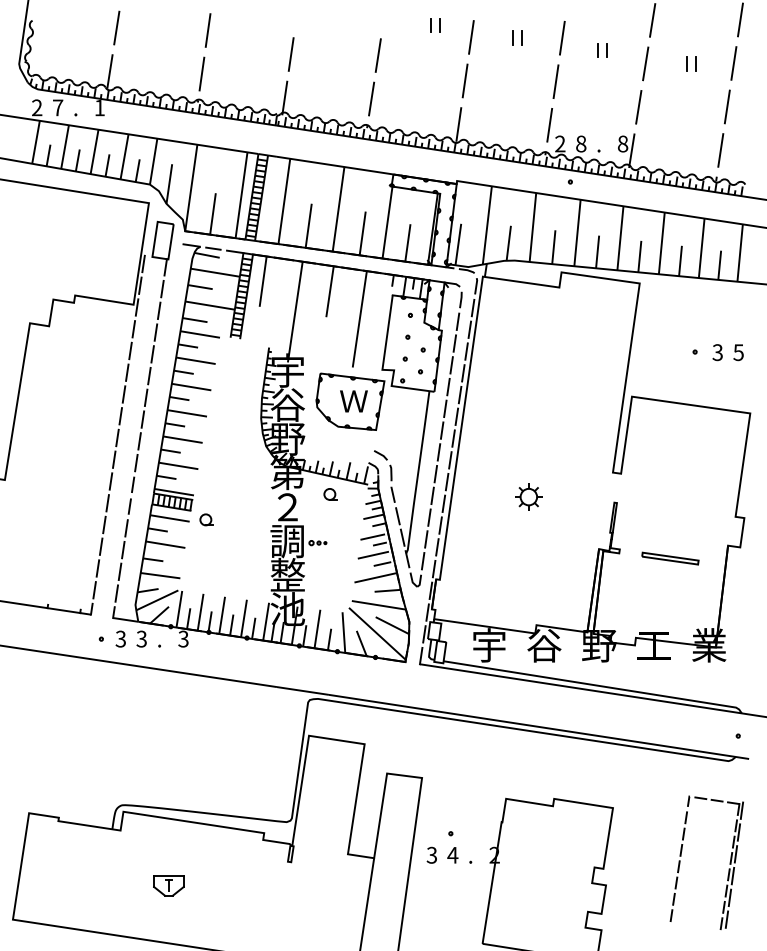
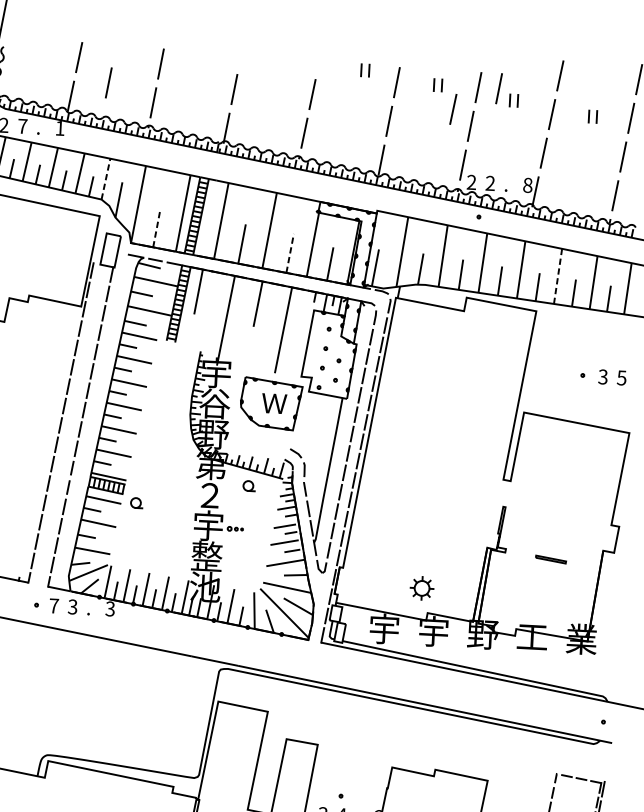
line: (585, 38) -> (499, 88), added
line: (150, 54) -> (108, 82), added
line: (535, 63) -> (453, 109), added
text: (581, 143) -> (490, 182), 8 -> 2
line: (153, 161) -> (105, 179), solid -> dashed
line: (212, 213) -> (156, 228), solid -> dashed
line: (362, 232) -> (290, 252), solid -> dashed
line: (661, 242) -> (557, 275), solid -> dashed
part: (528, 496) -> (421, 587), moved
text: (286, 540) -> (207, 525), 調 -> 宇
part: (670, 558) -> (551, 559), size x0.6
text: (120, 638) -> (53, 605), 3 -> 7
text: (544, 645) -> (433, 631), 谷 -> 宇

